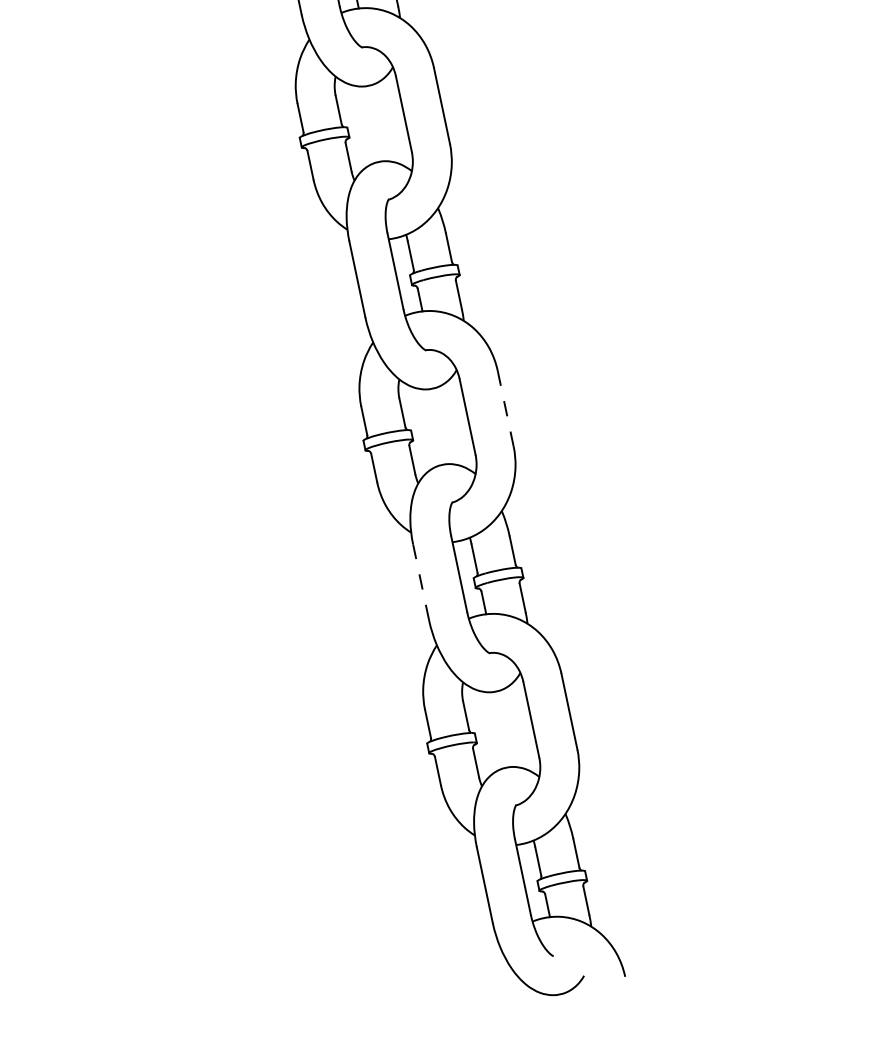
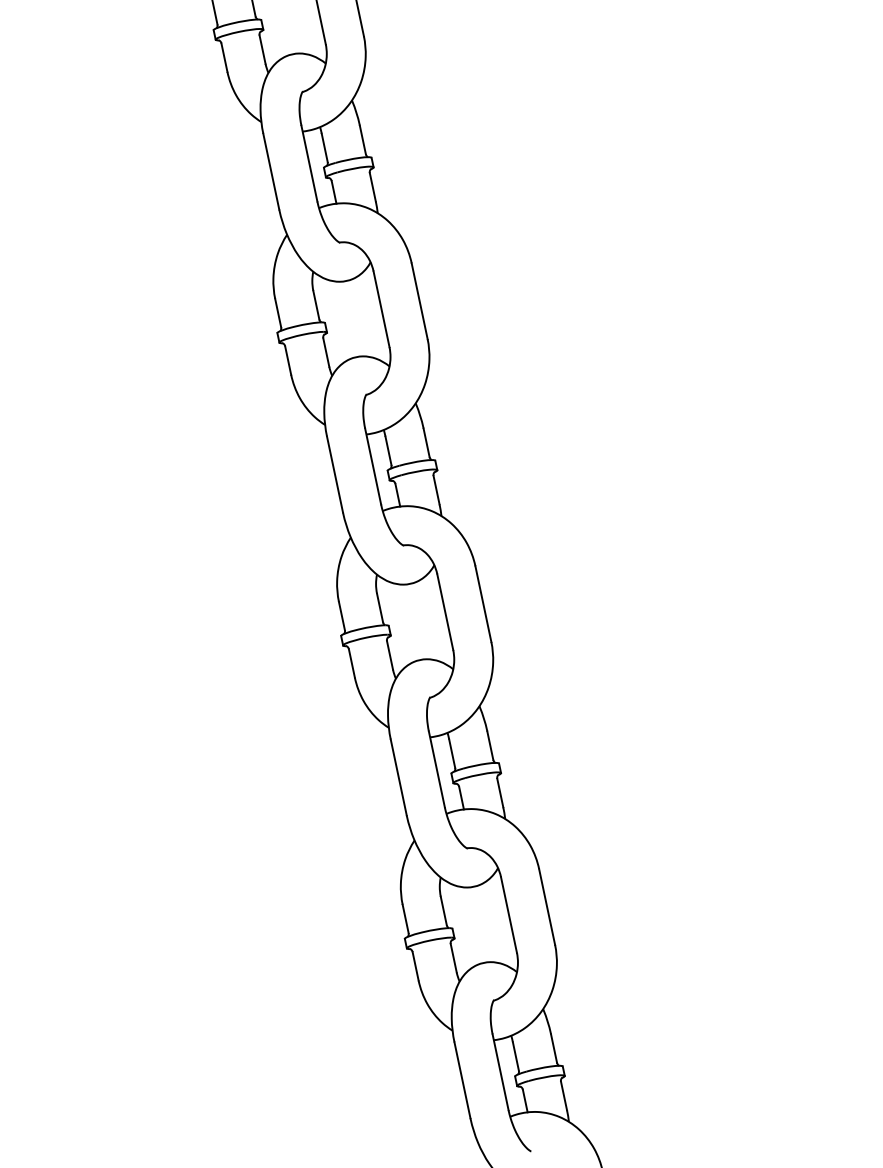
line: (505, 409) -> (483, 604), dashed -> solid
line: (420, 582) -> (398, 777), dashed -> solid

